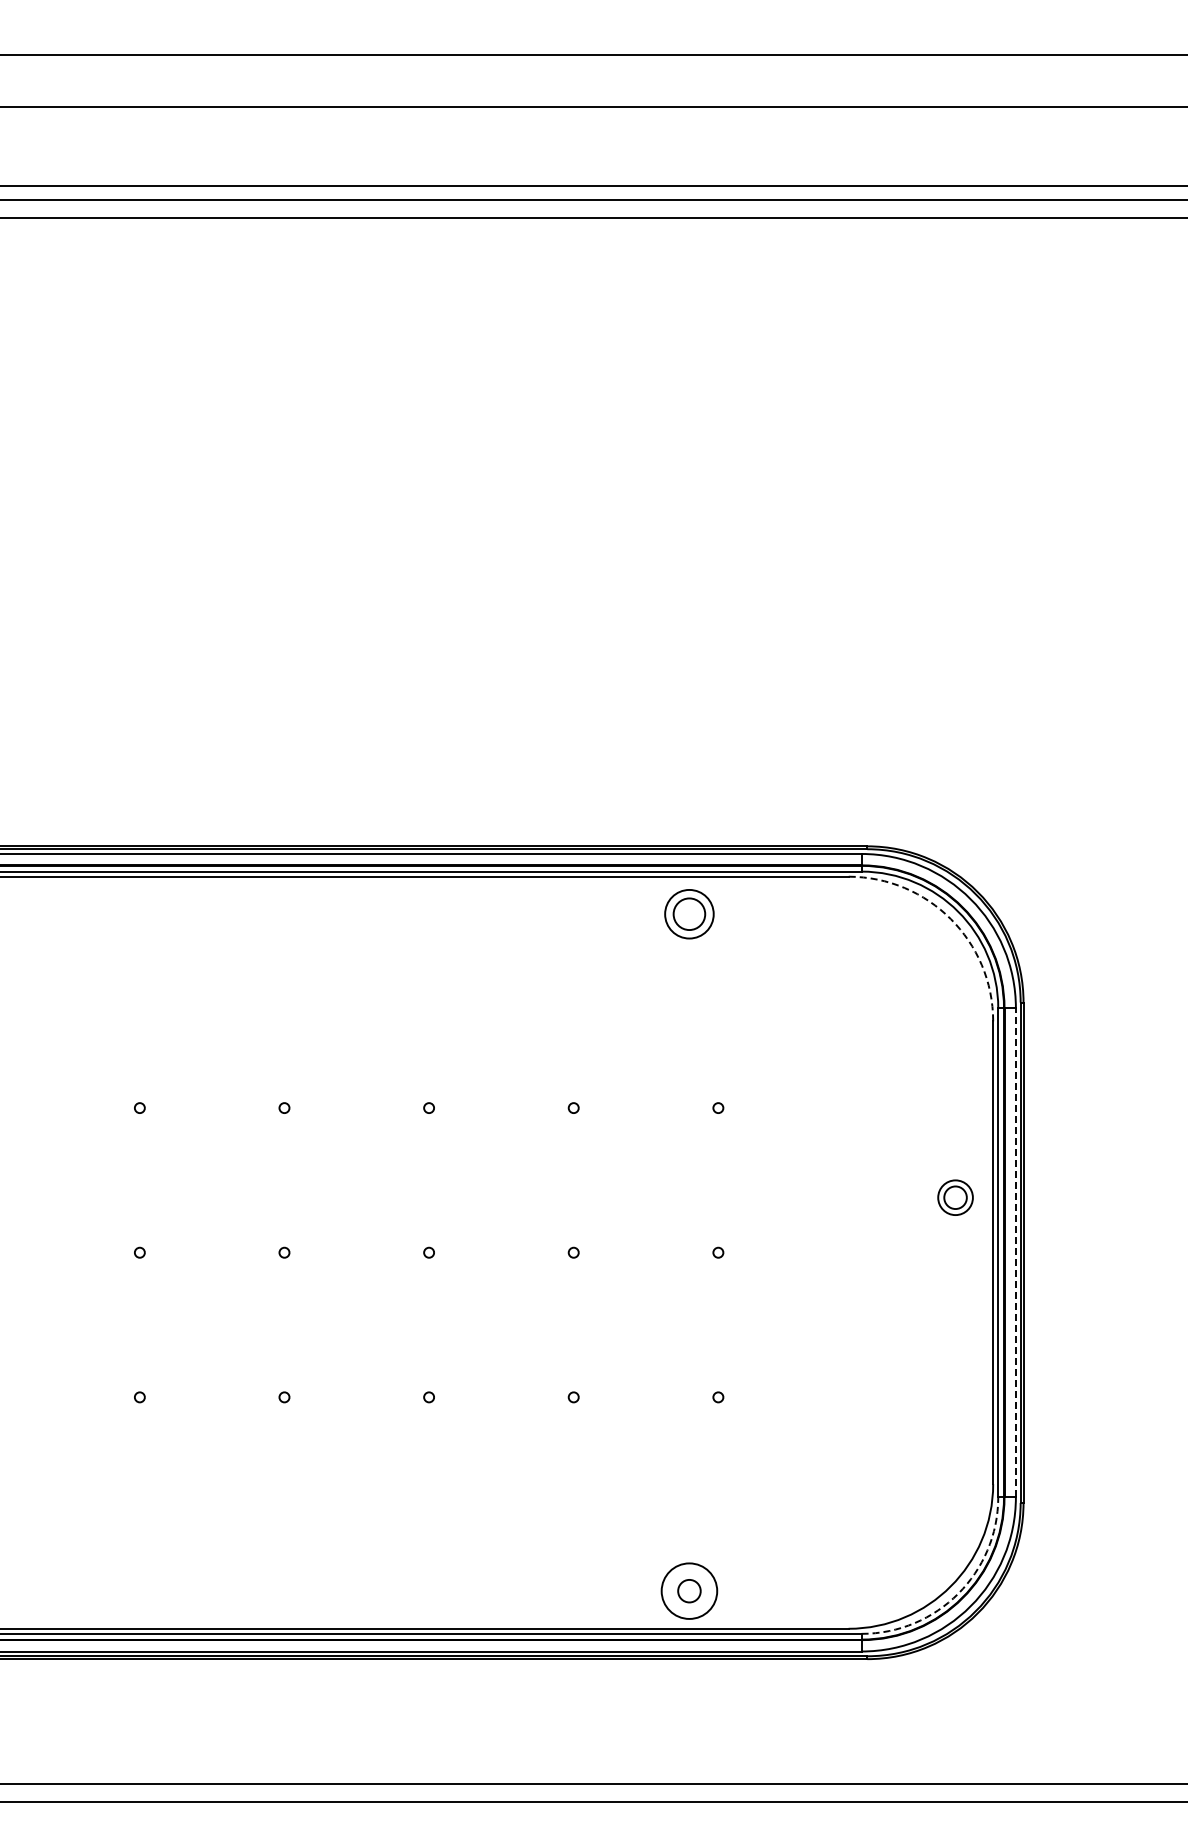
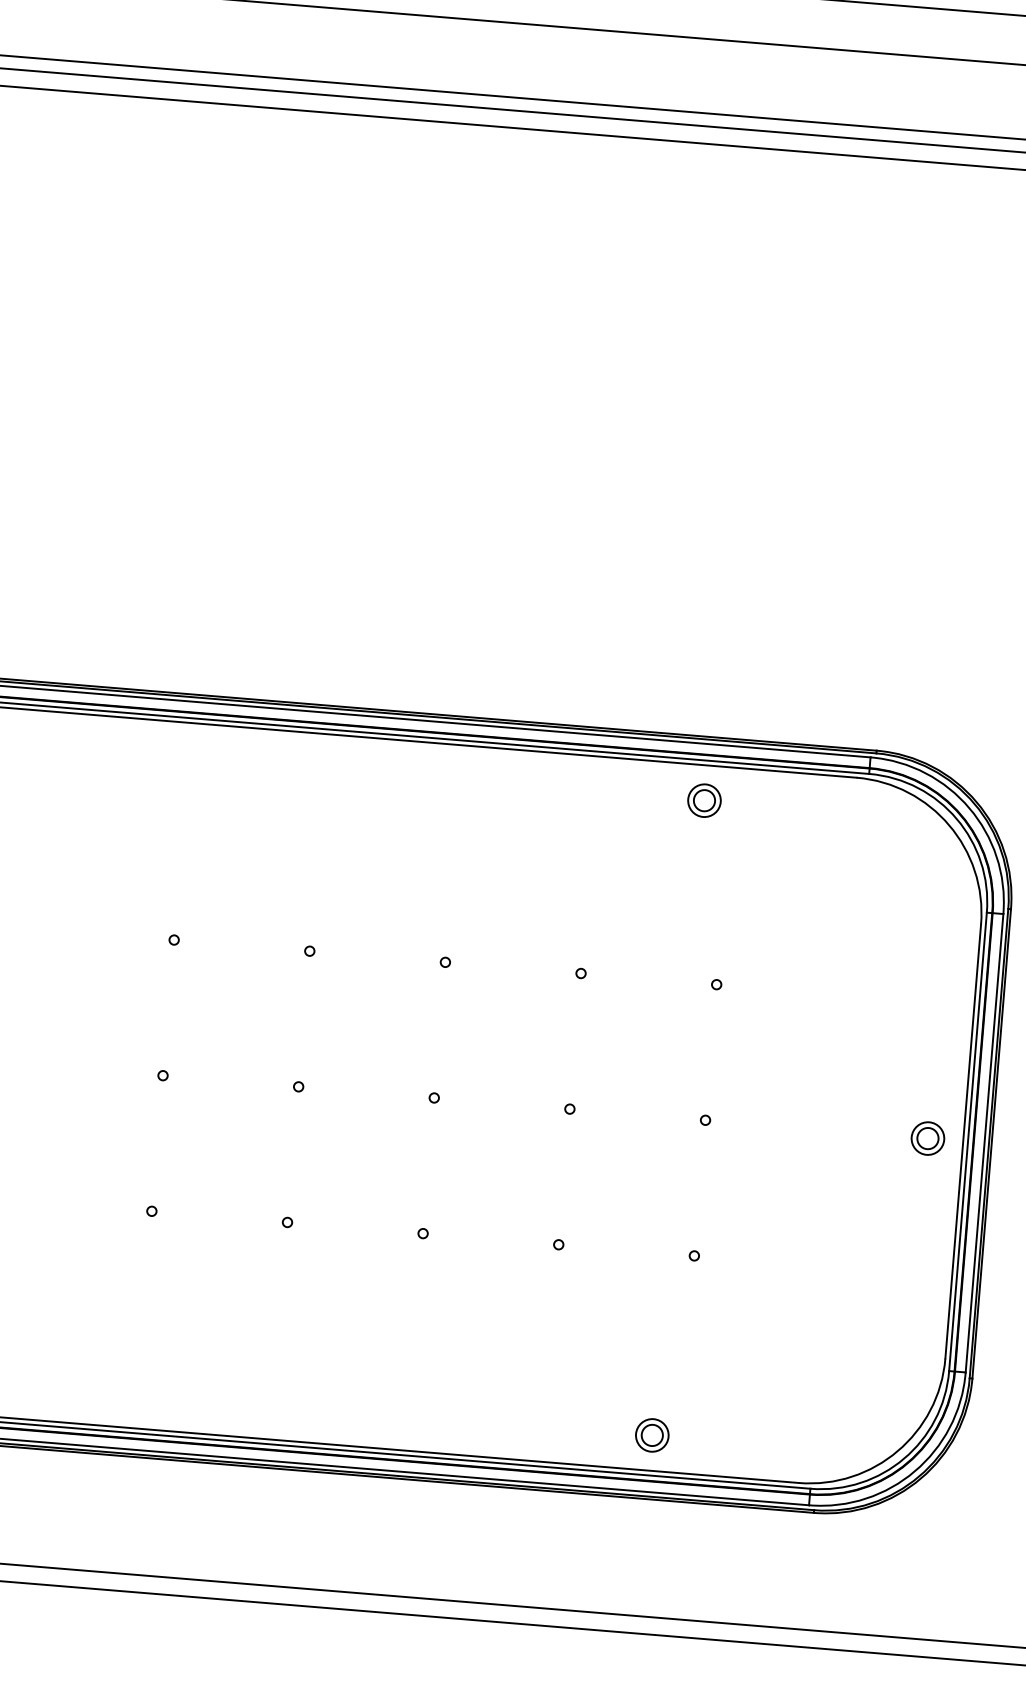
part: (689, 914) -> (704, 800), size x0.71
arc: (950, 919) -> (948, 825), dashed -> solid
part: (955, 1197) -> (927, 1138), moved
line: (1015, 1252) -> (984, 1142), dashed -> solid
circle: (689, 1590) -> (652, 1434), size x0.62
arc: (958, 1593) -> (904, 1458), dashed -> solid

